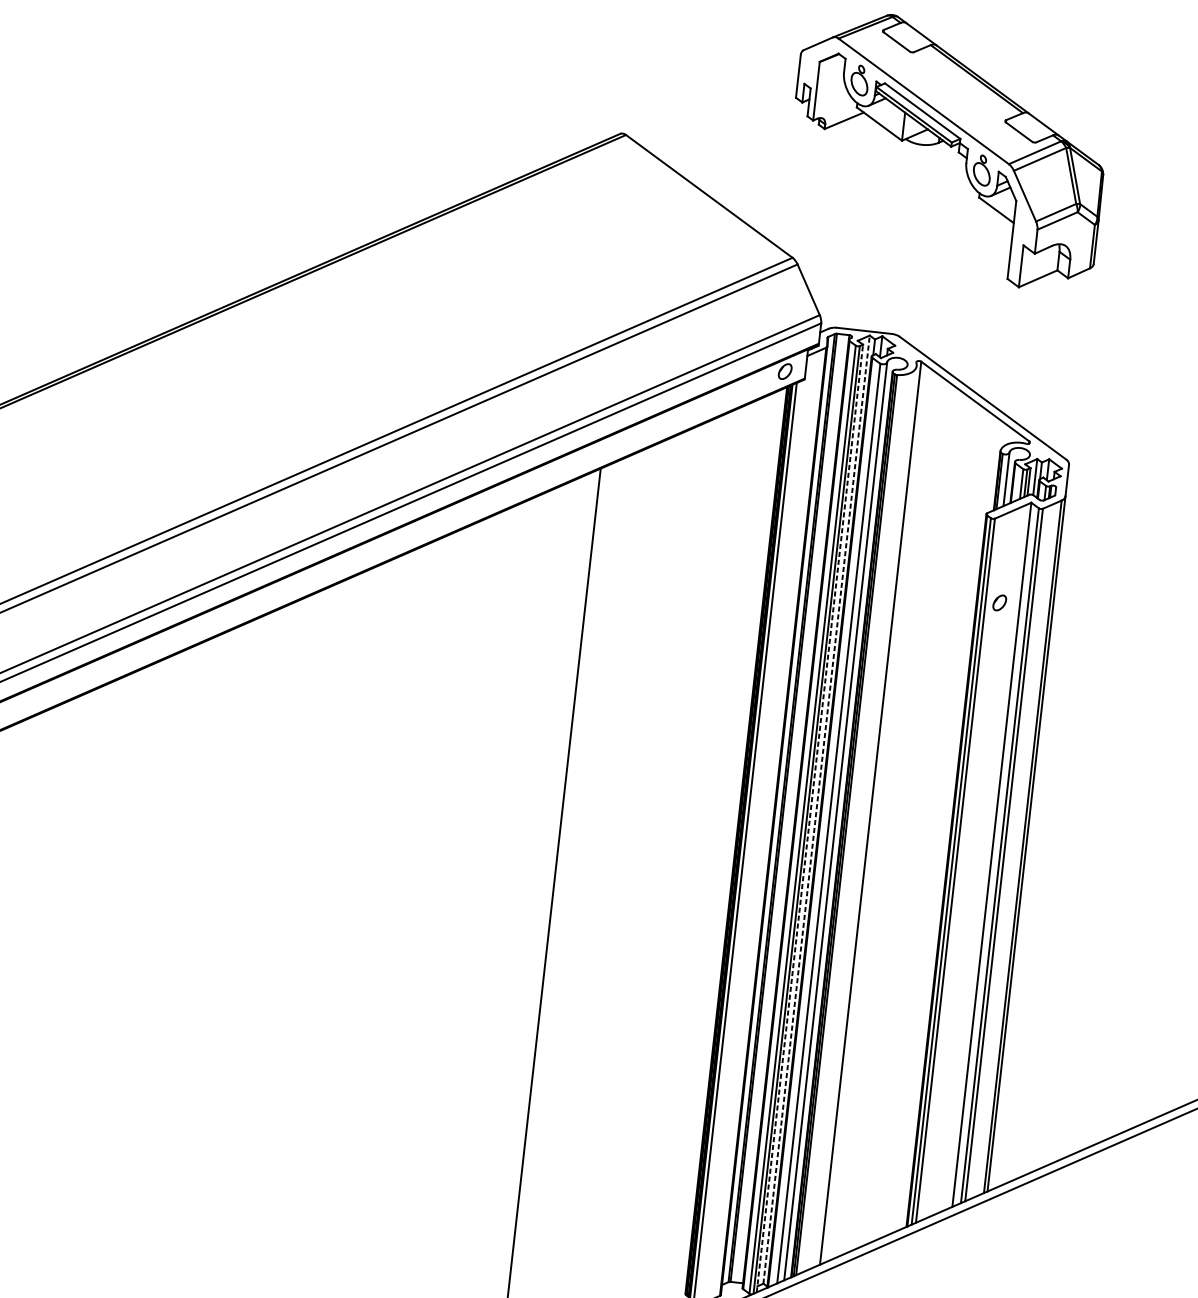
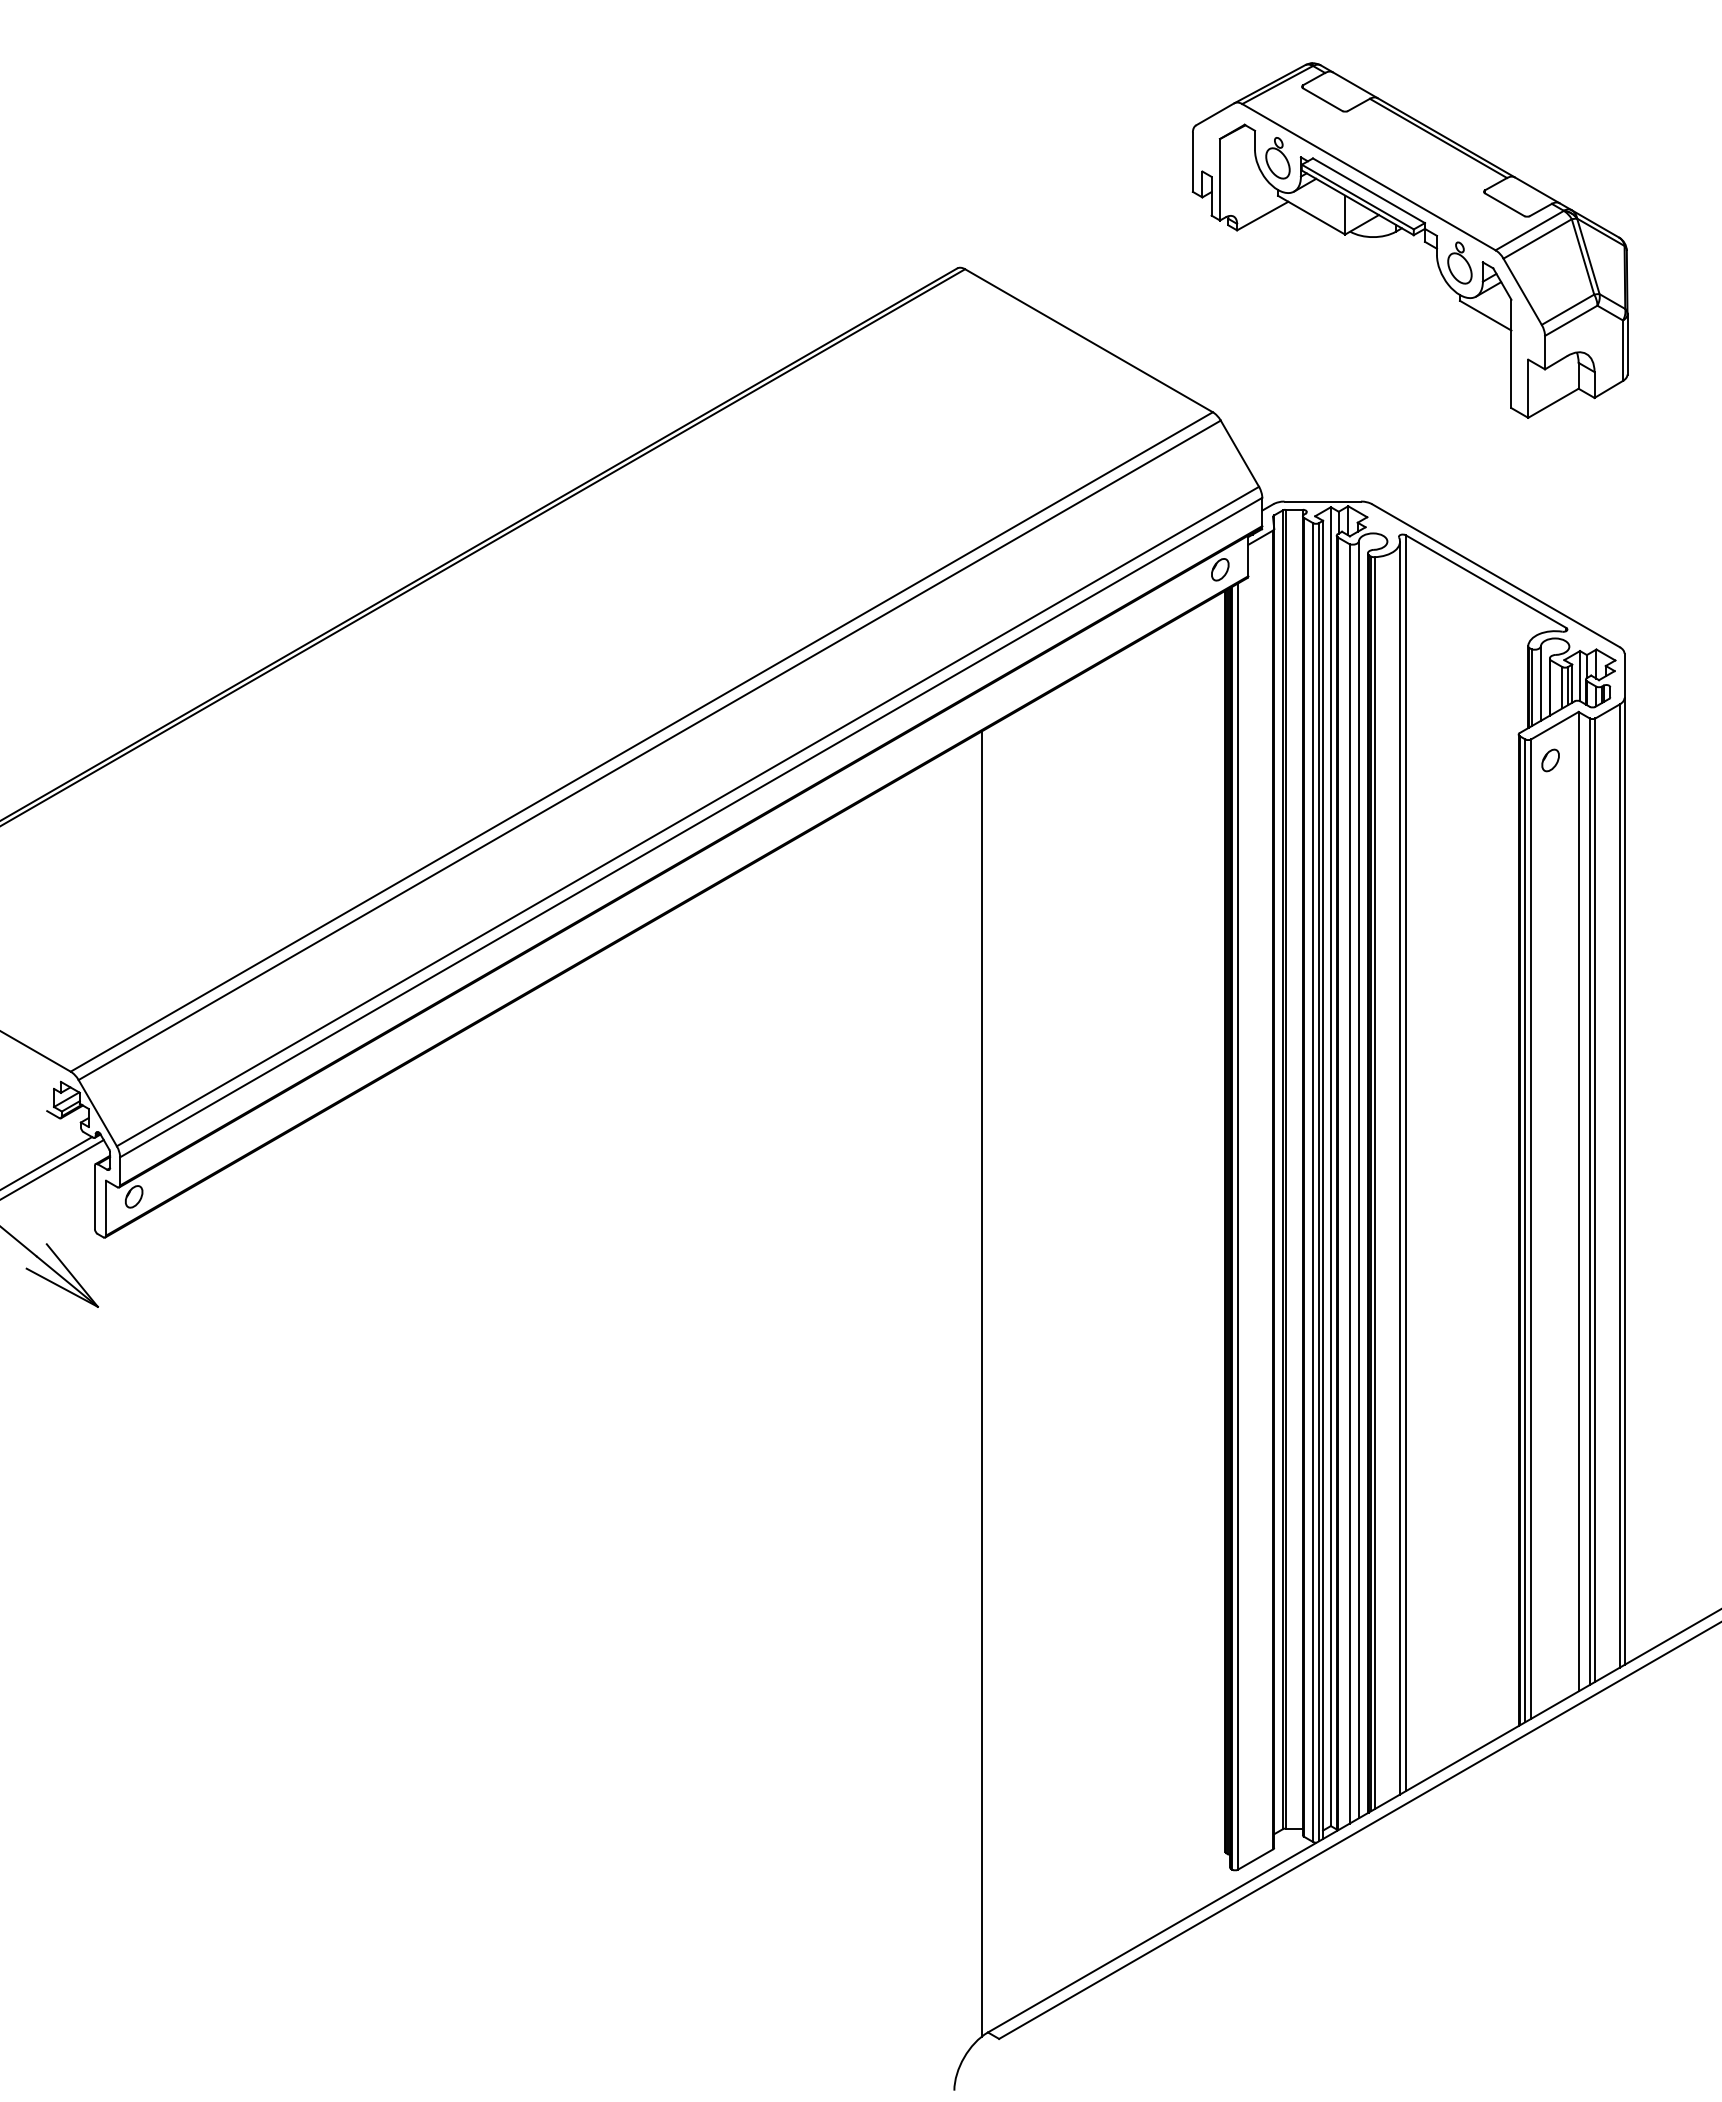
part: (999, 602) -> (1550, 760), moved
line: (816, 809) -> (1330, 1166), dashed -> solid
line: (866, 815) -> (1400, 1167), added
line: (810, 818) -> (1323, 1179), dashed -> solid

